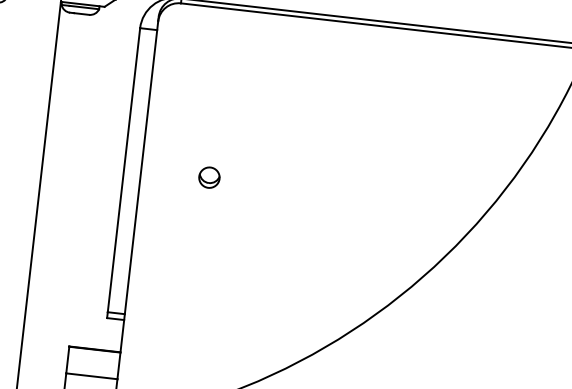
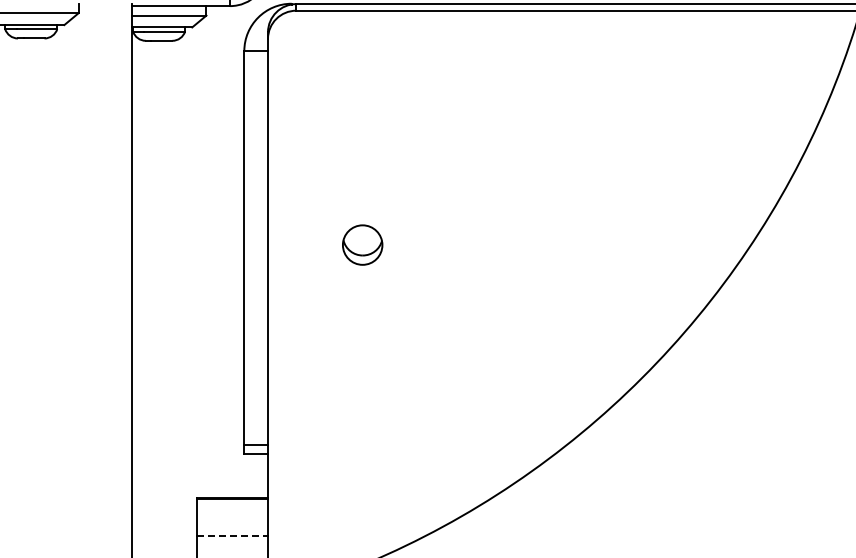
part: (209, 177) -> (362, 245), size x1.4
line: (91, 376) -> (232, 535), solid -> dashed

